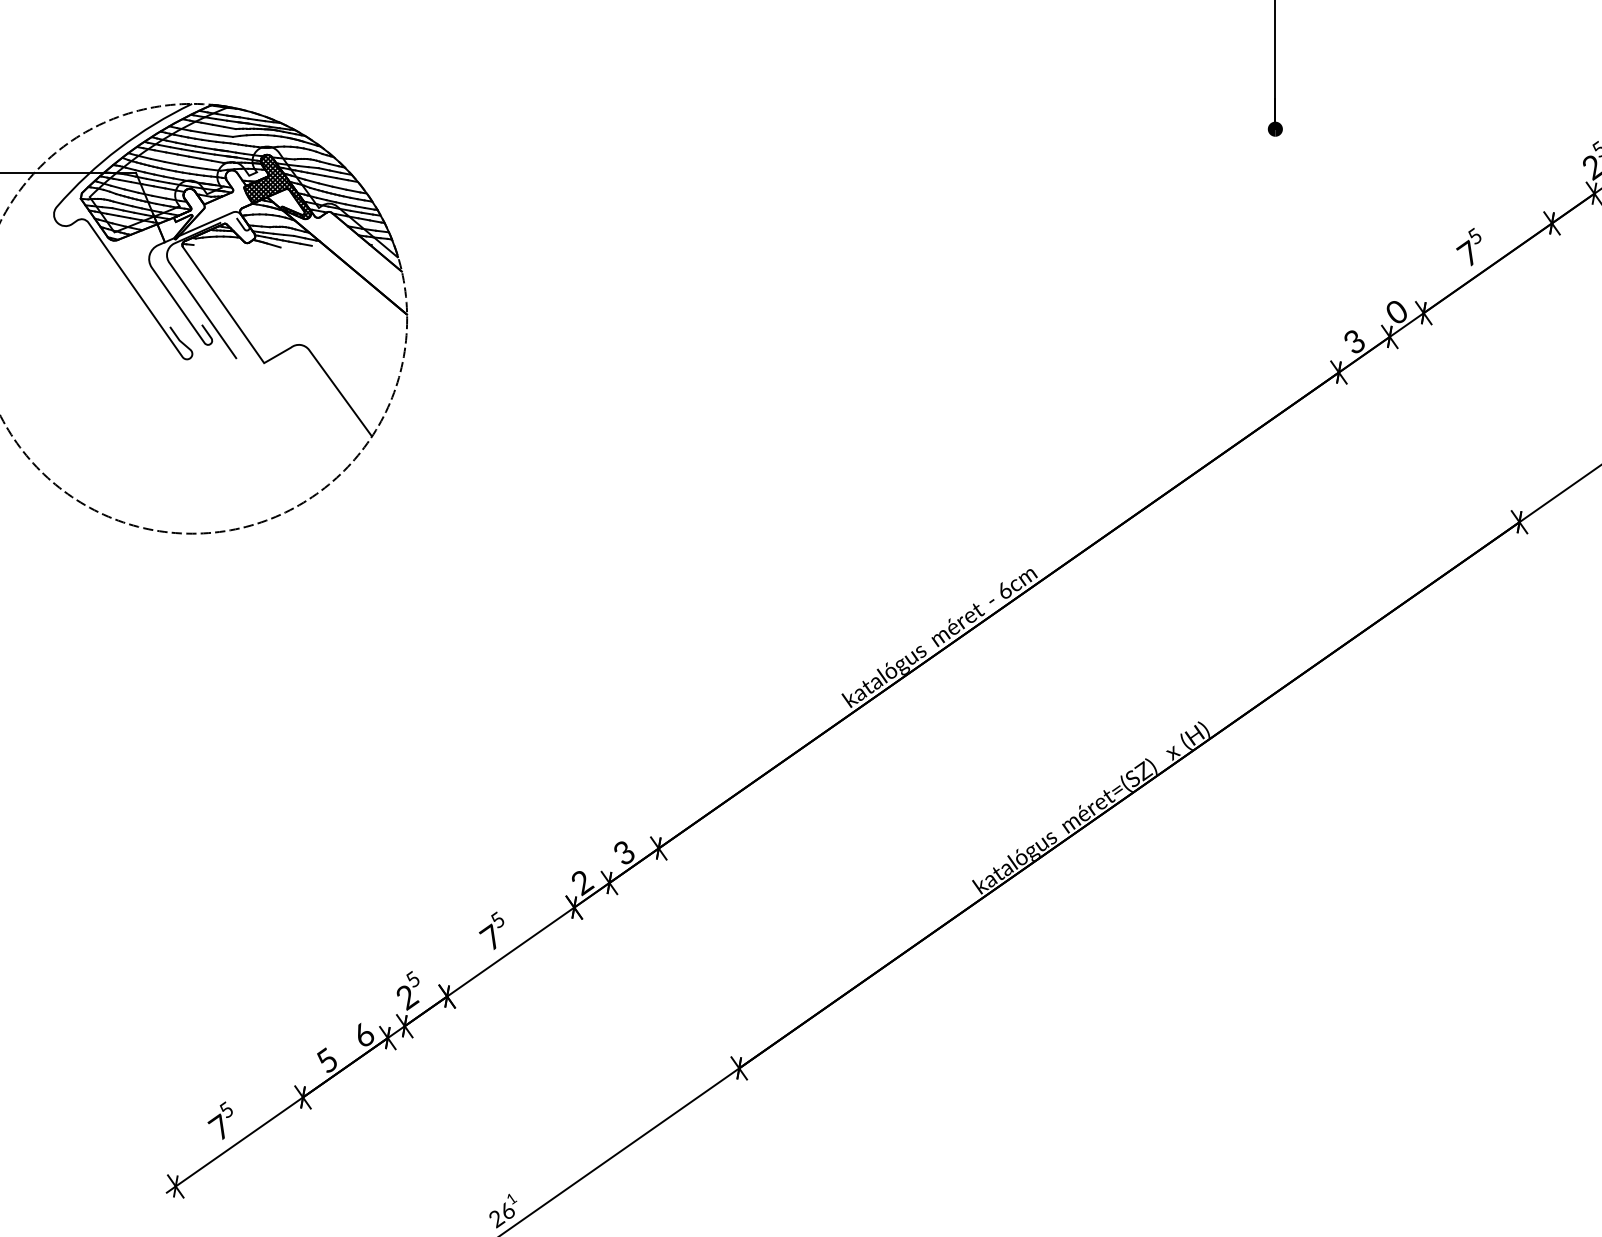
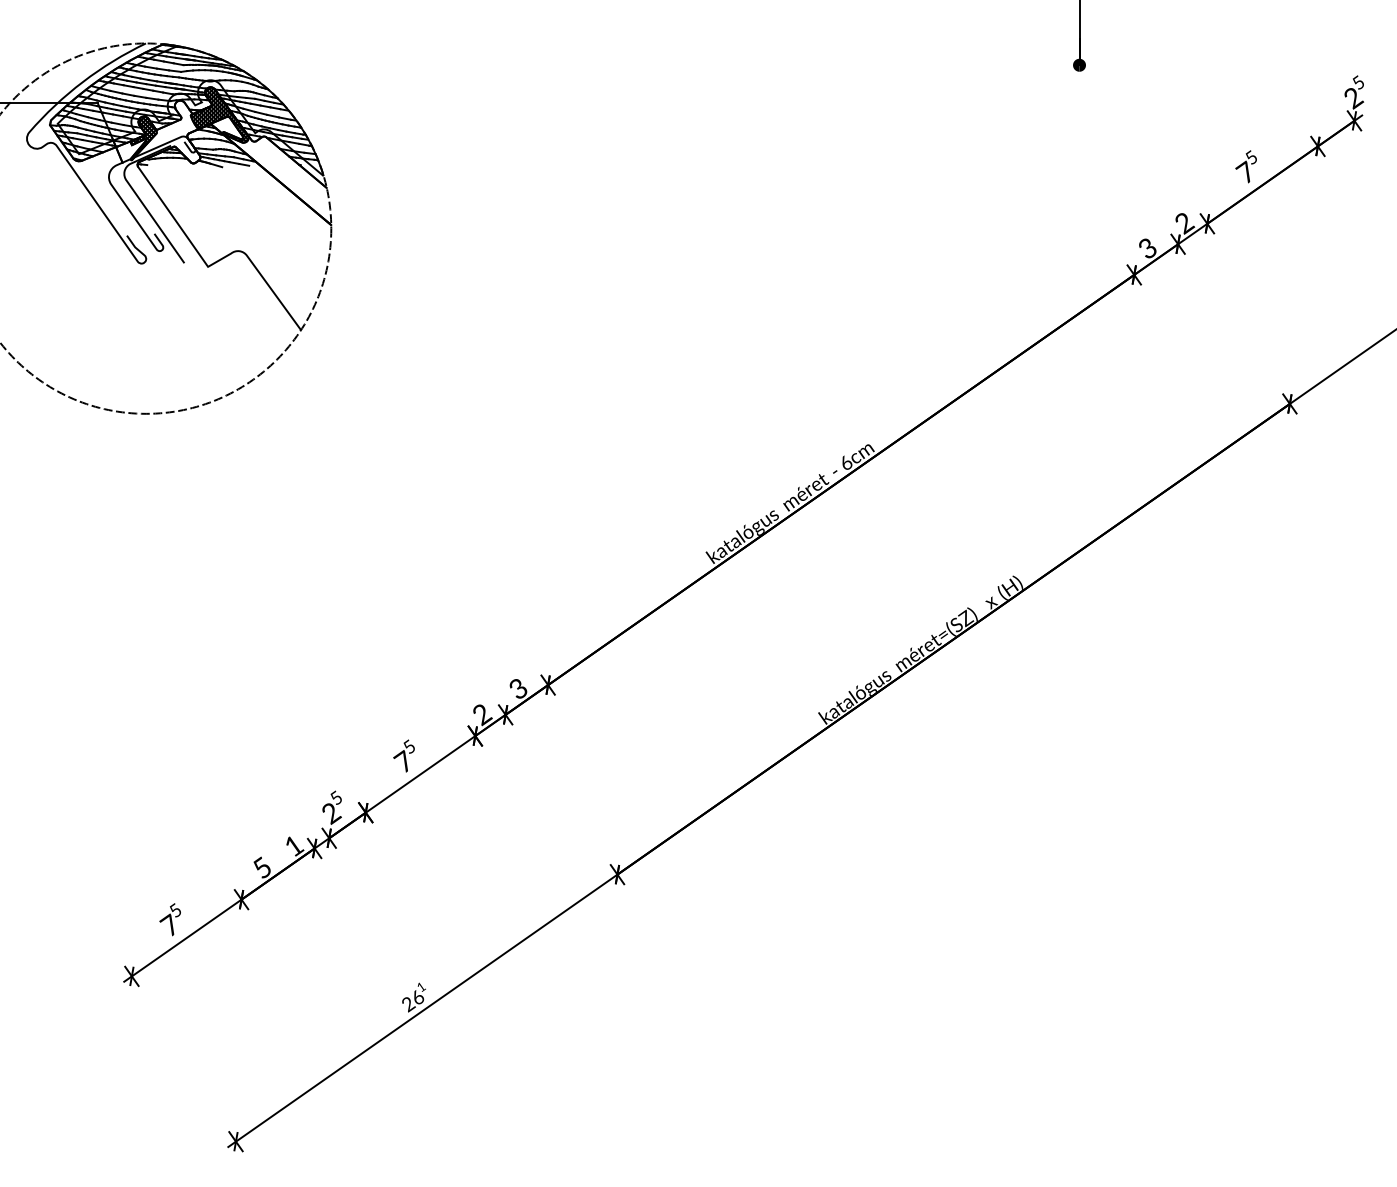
hatch: (189, 213) -> (143, 137), added
text: (1398, 312) -> (1185, 223), 0 -> 2
text: (365, 1034) -> (295, 845), 6 -> 1

